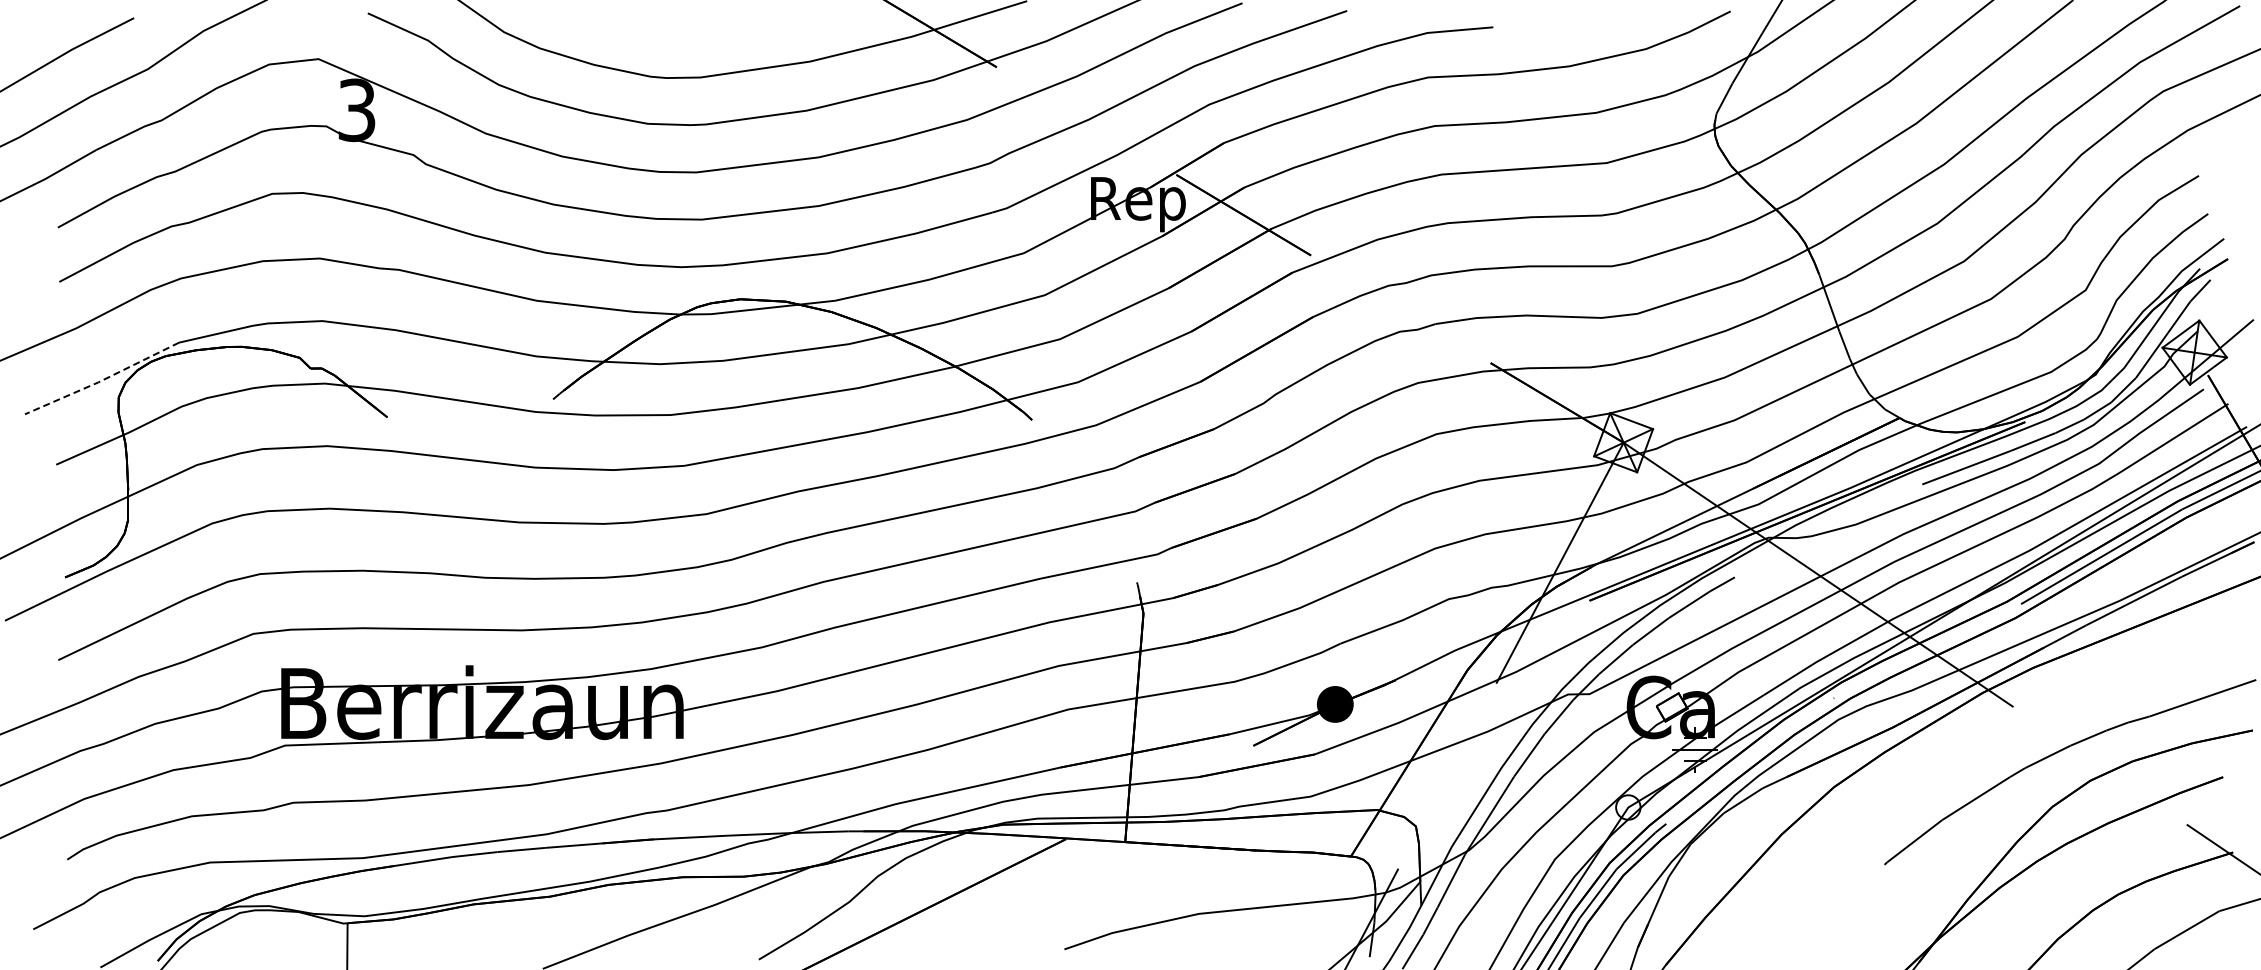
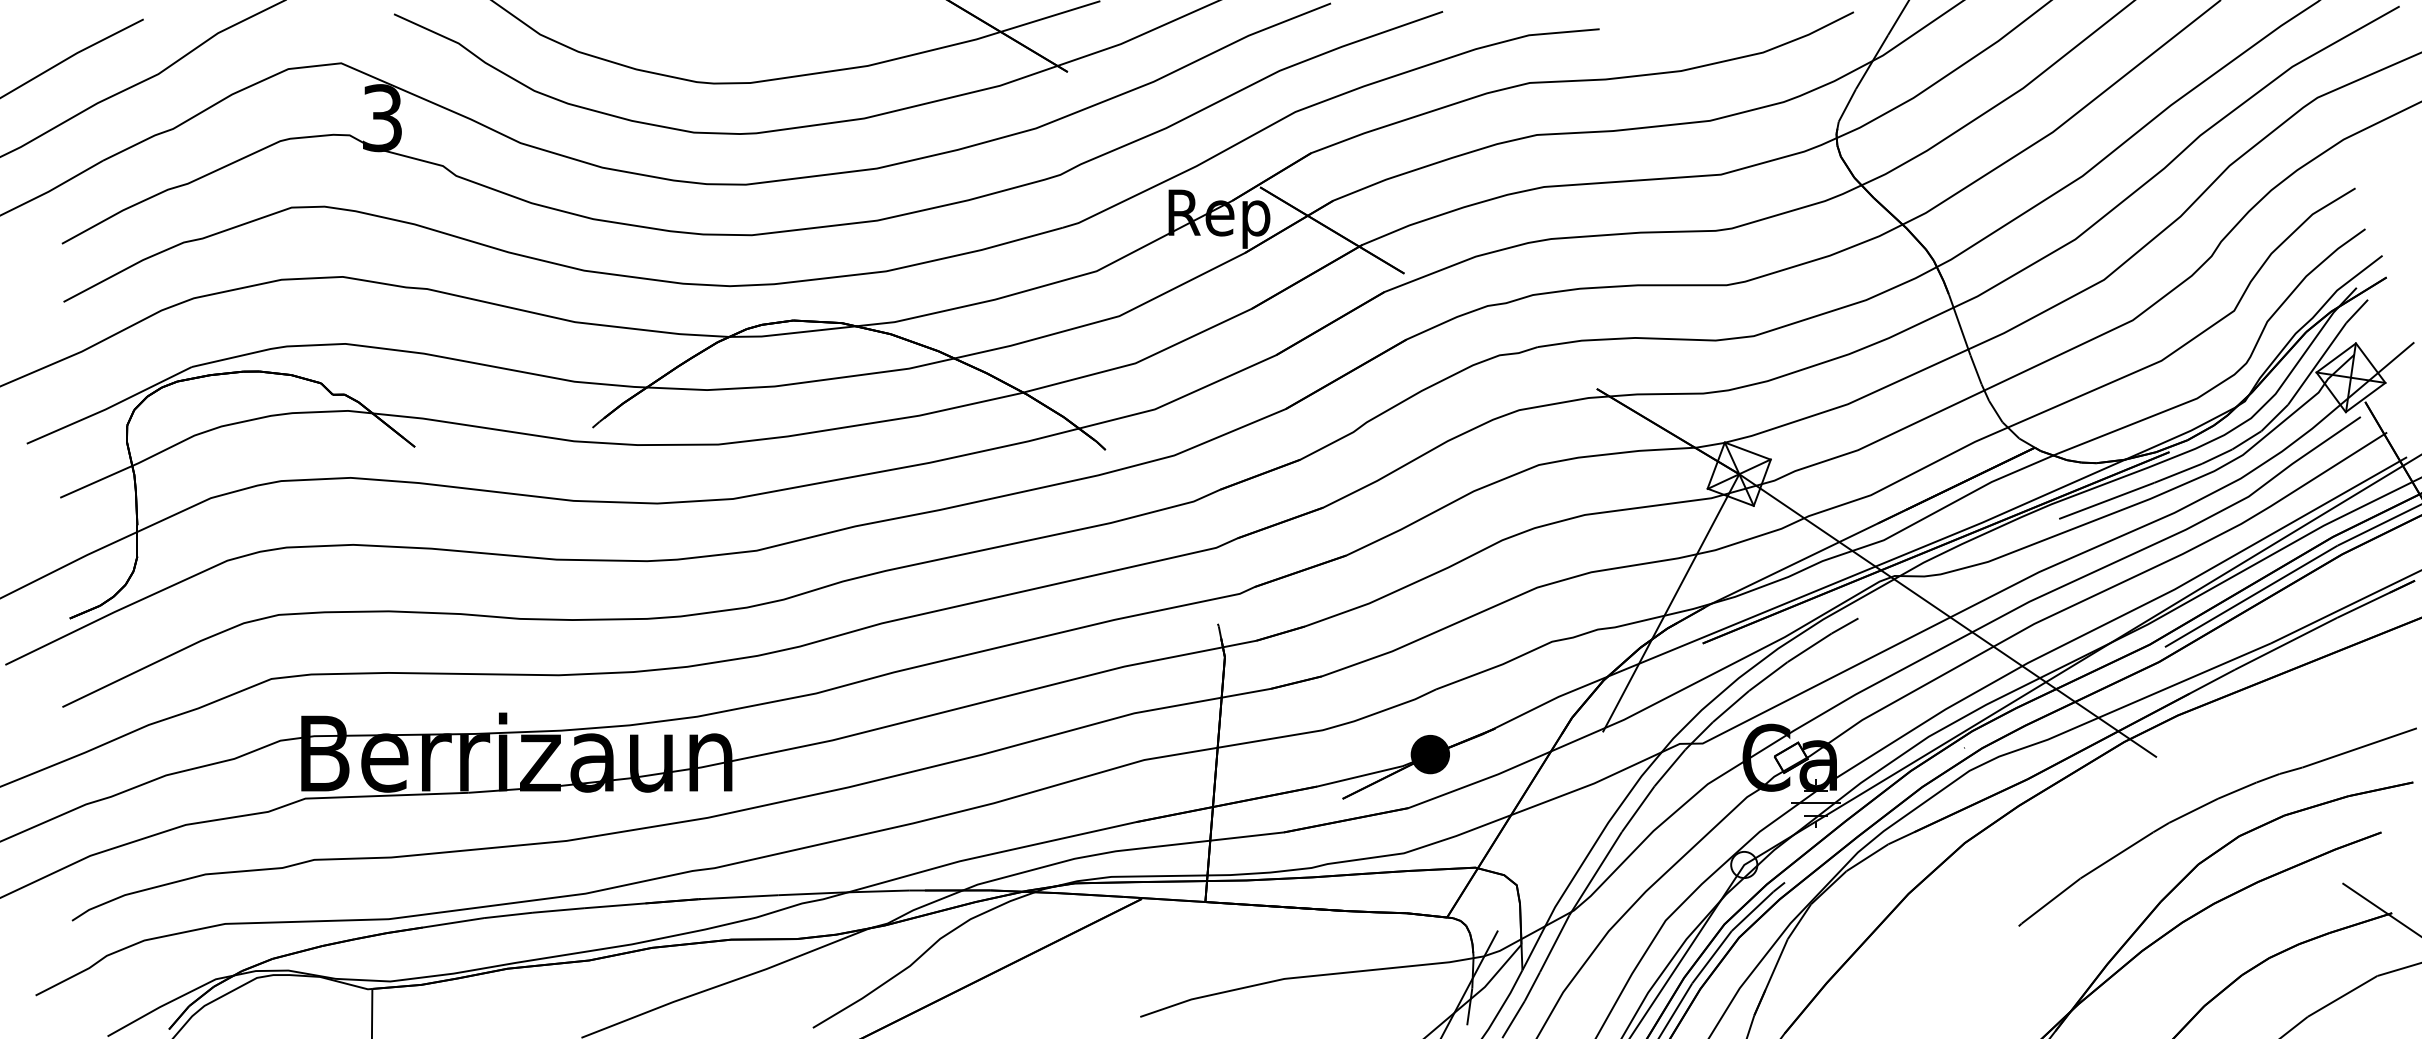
line: (102, 380) -> (109, 407), dashed -> solid

